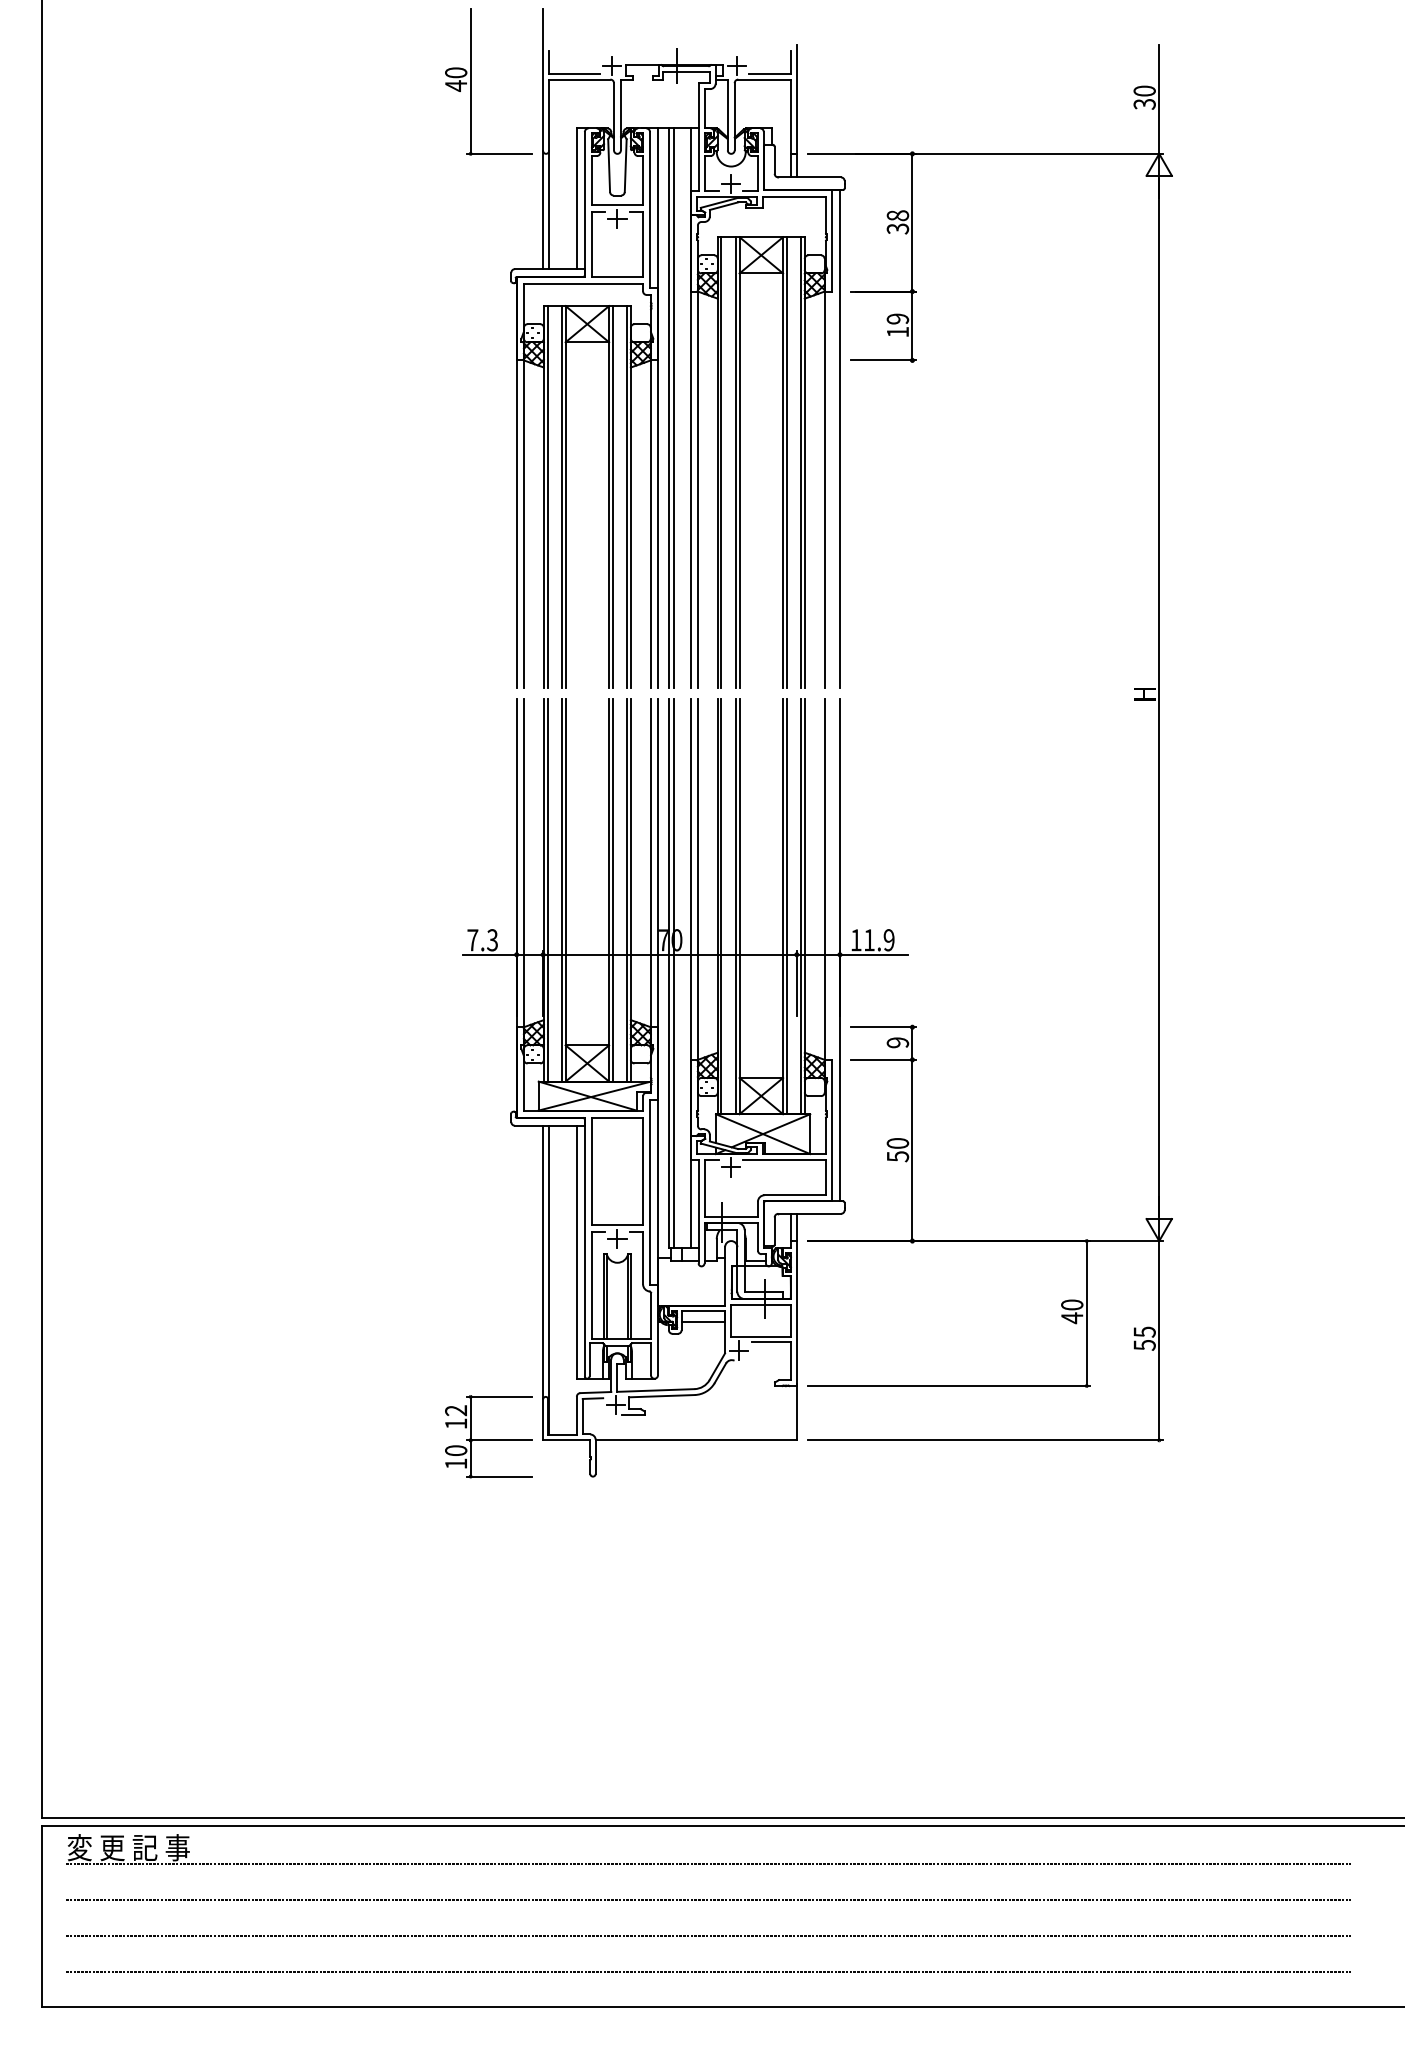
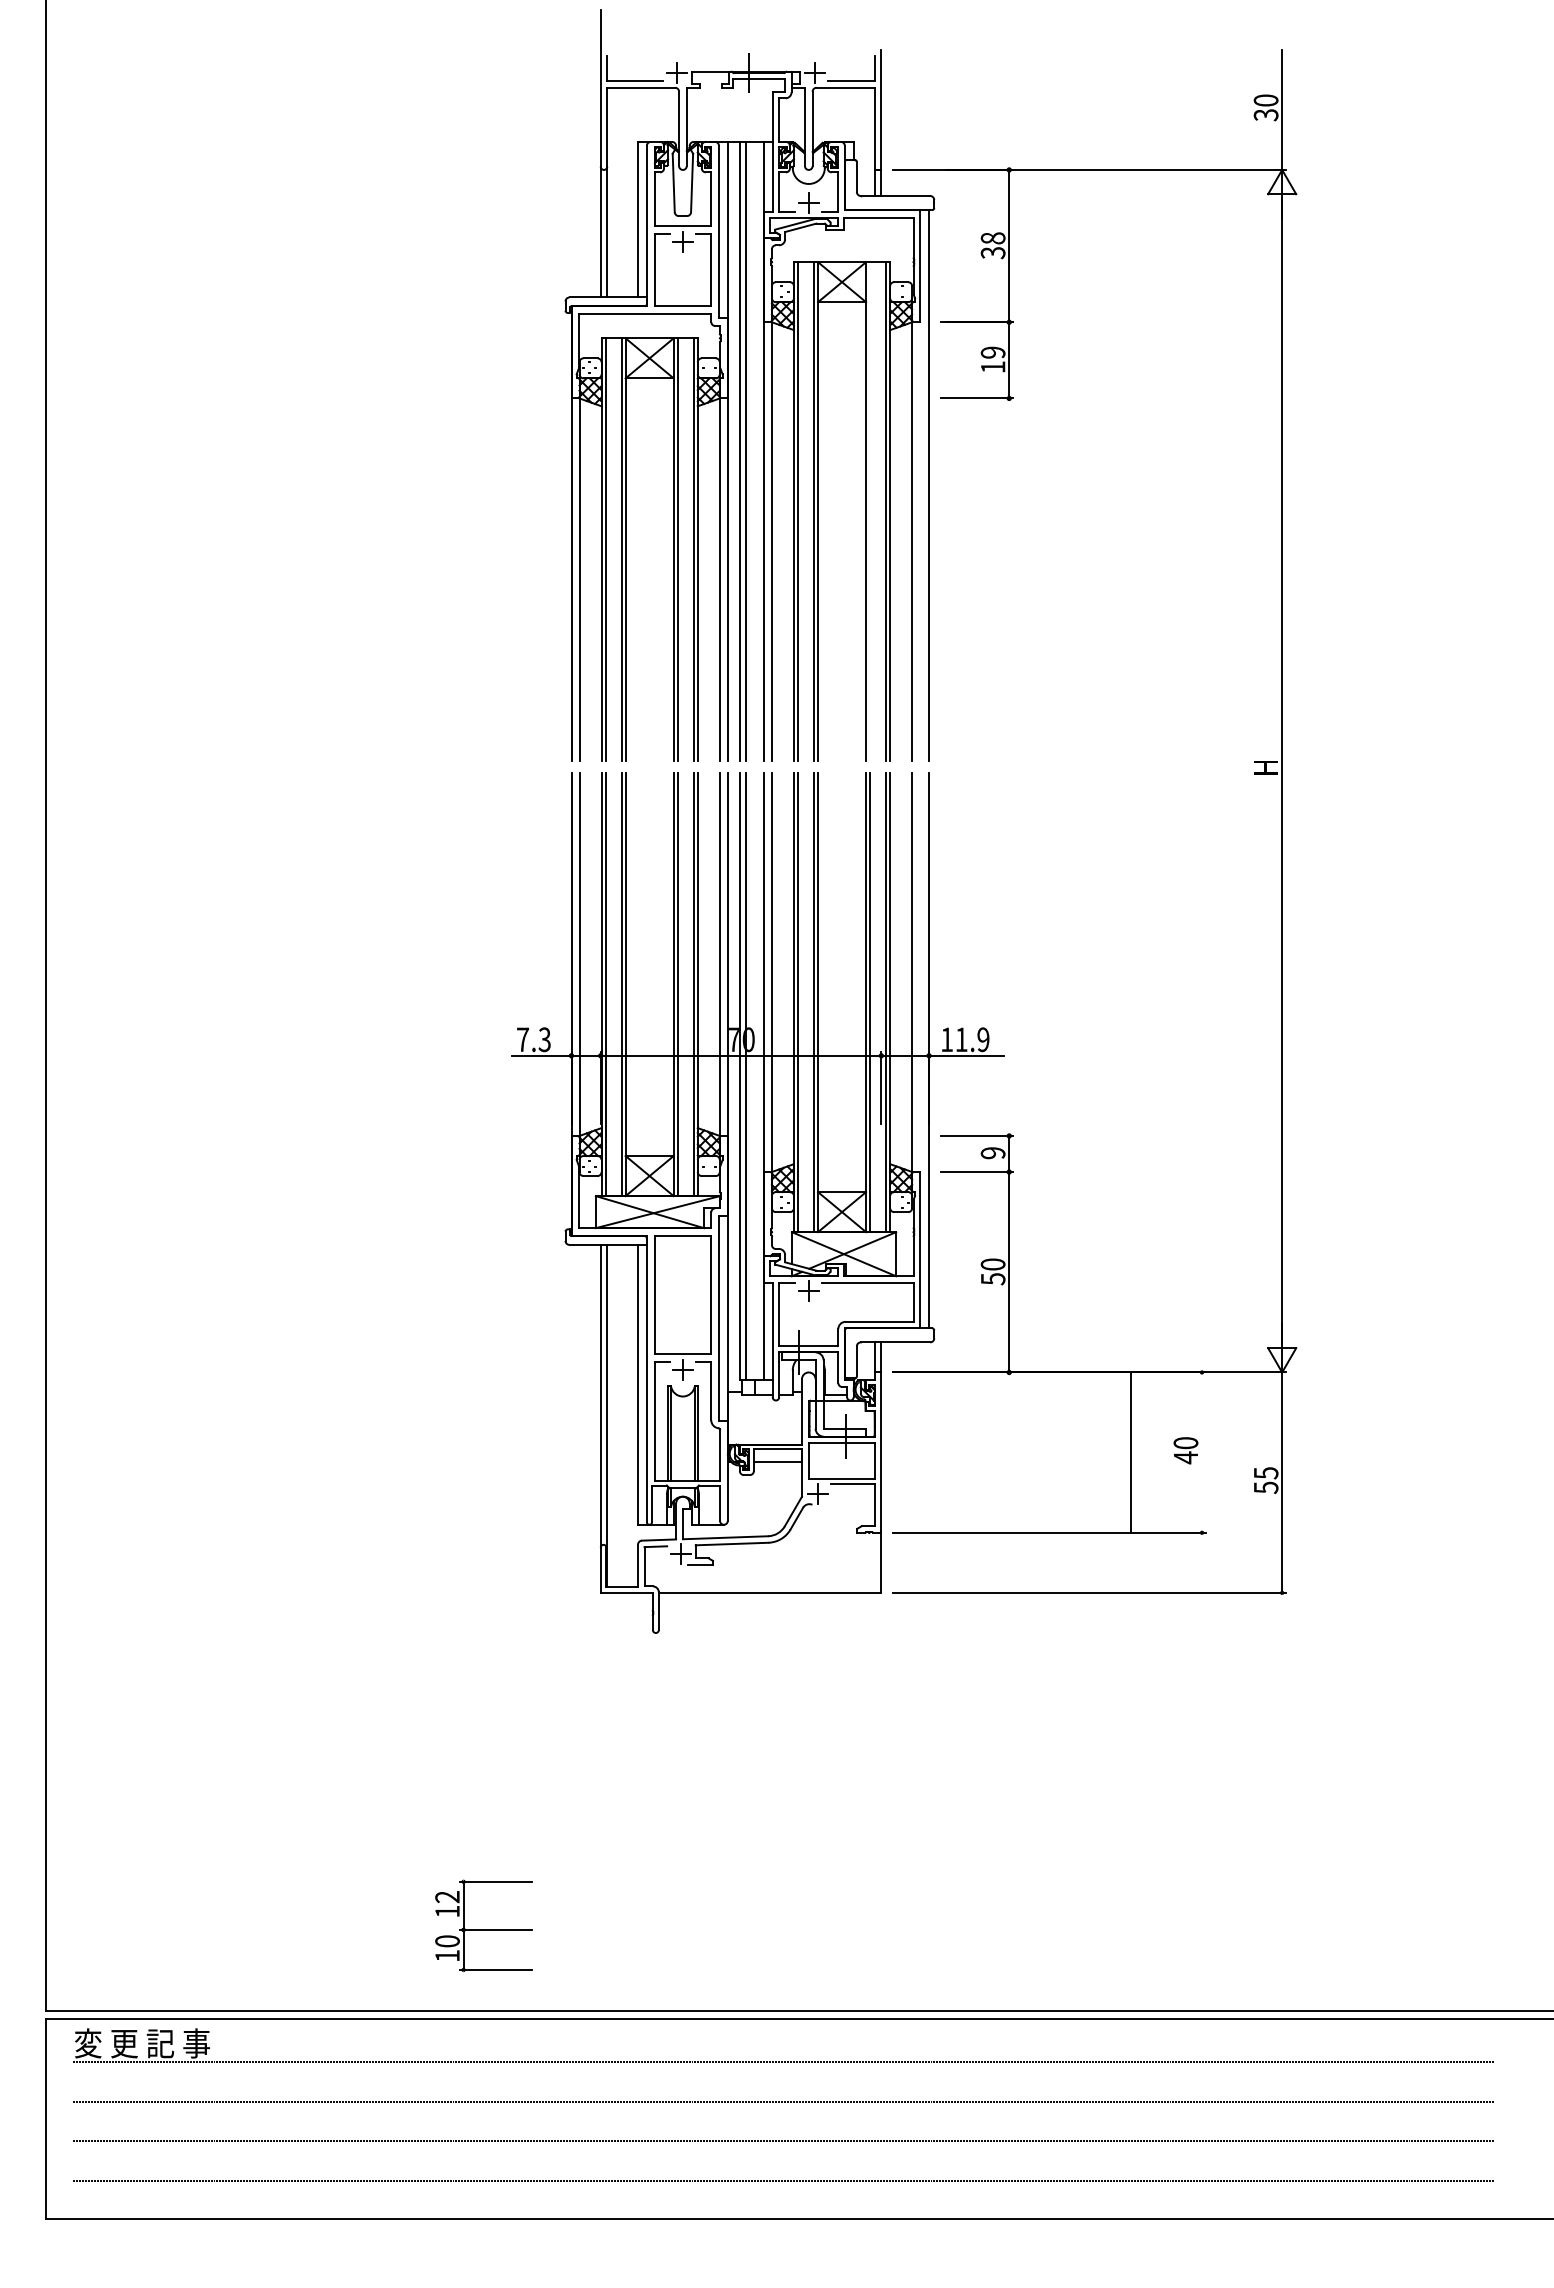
part: (471, 82) -> (521, 90), removed
line: (787, 462) -> (870, 511), removed
line: (1087, 1313) -> (1131, 1452), moved
part: (488, 1436) -> (483, 1925), moved

